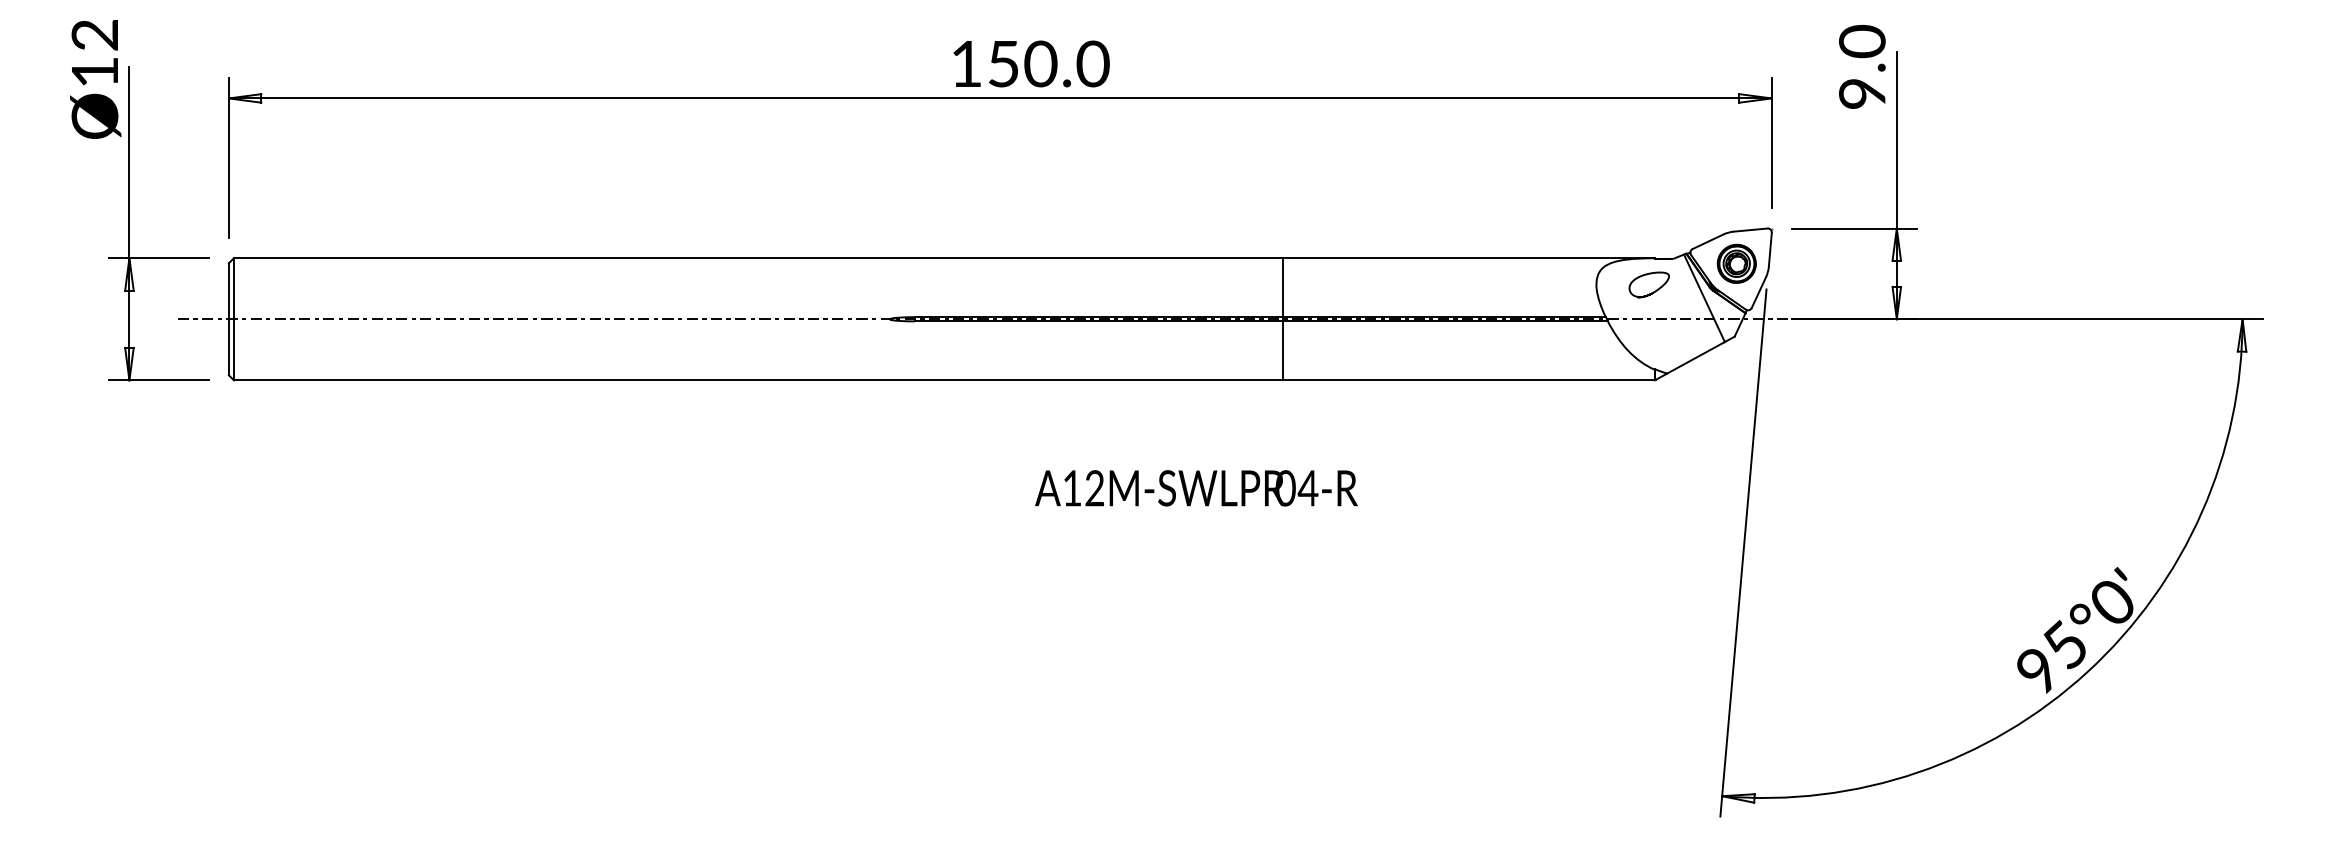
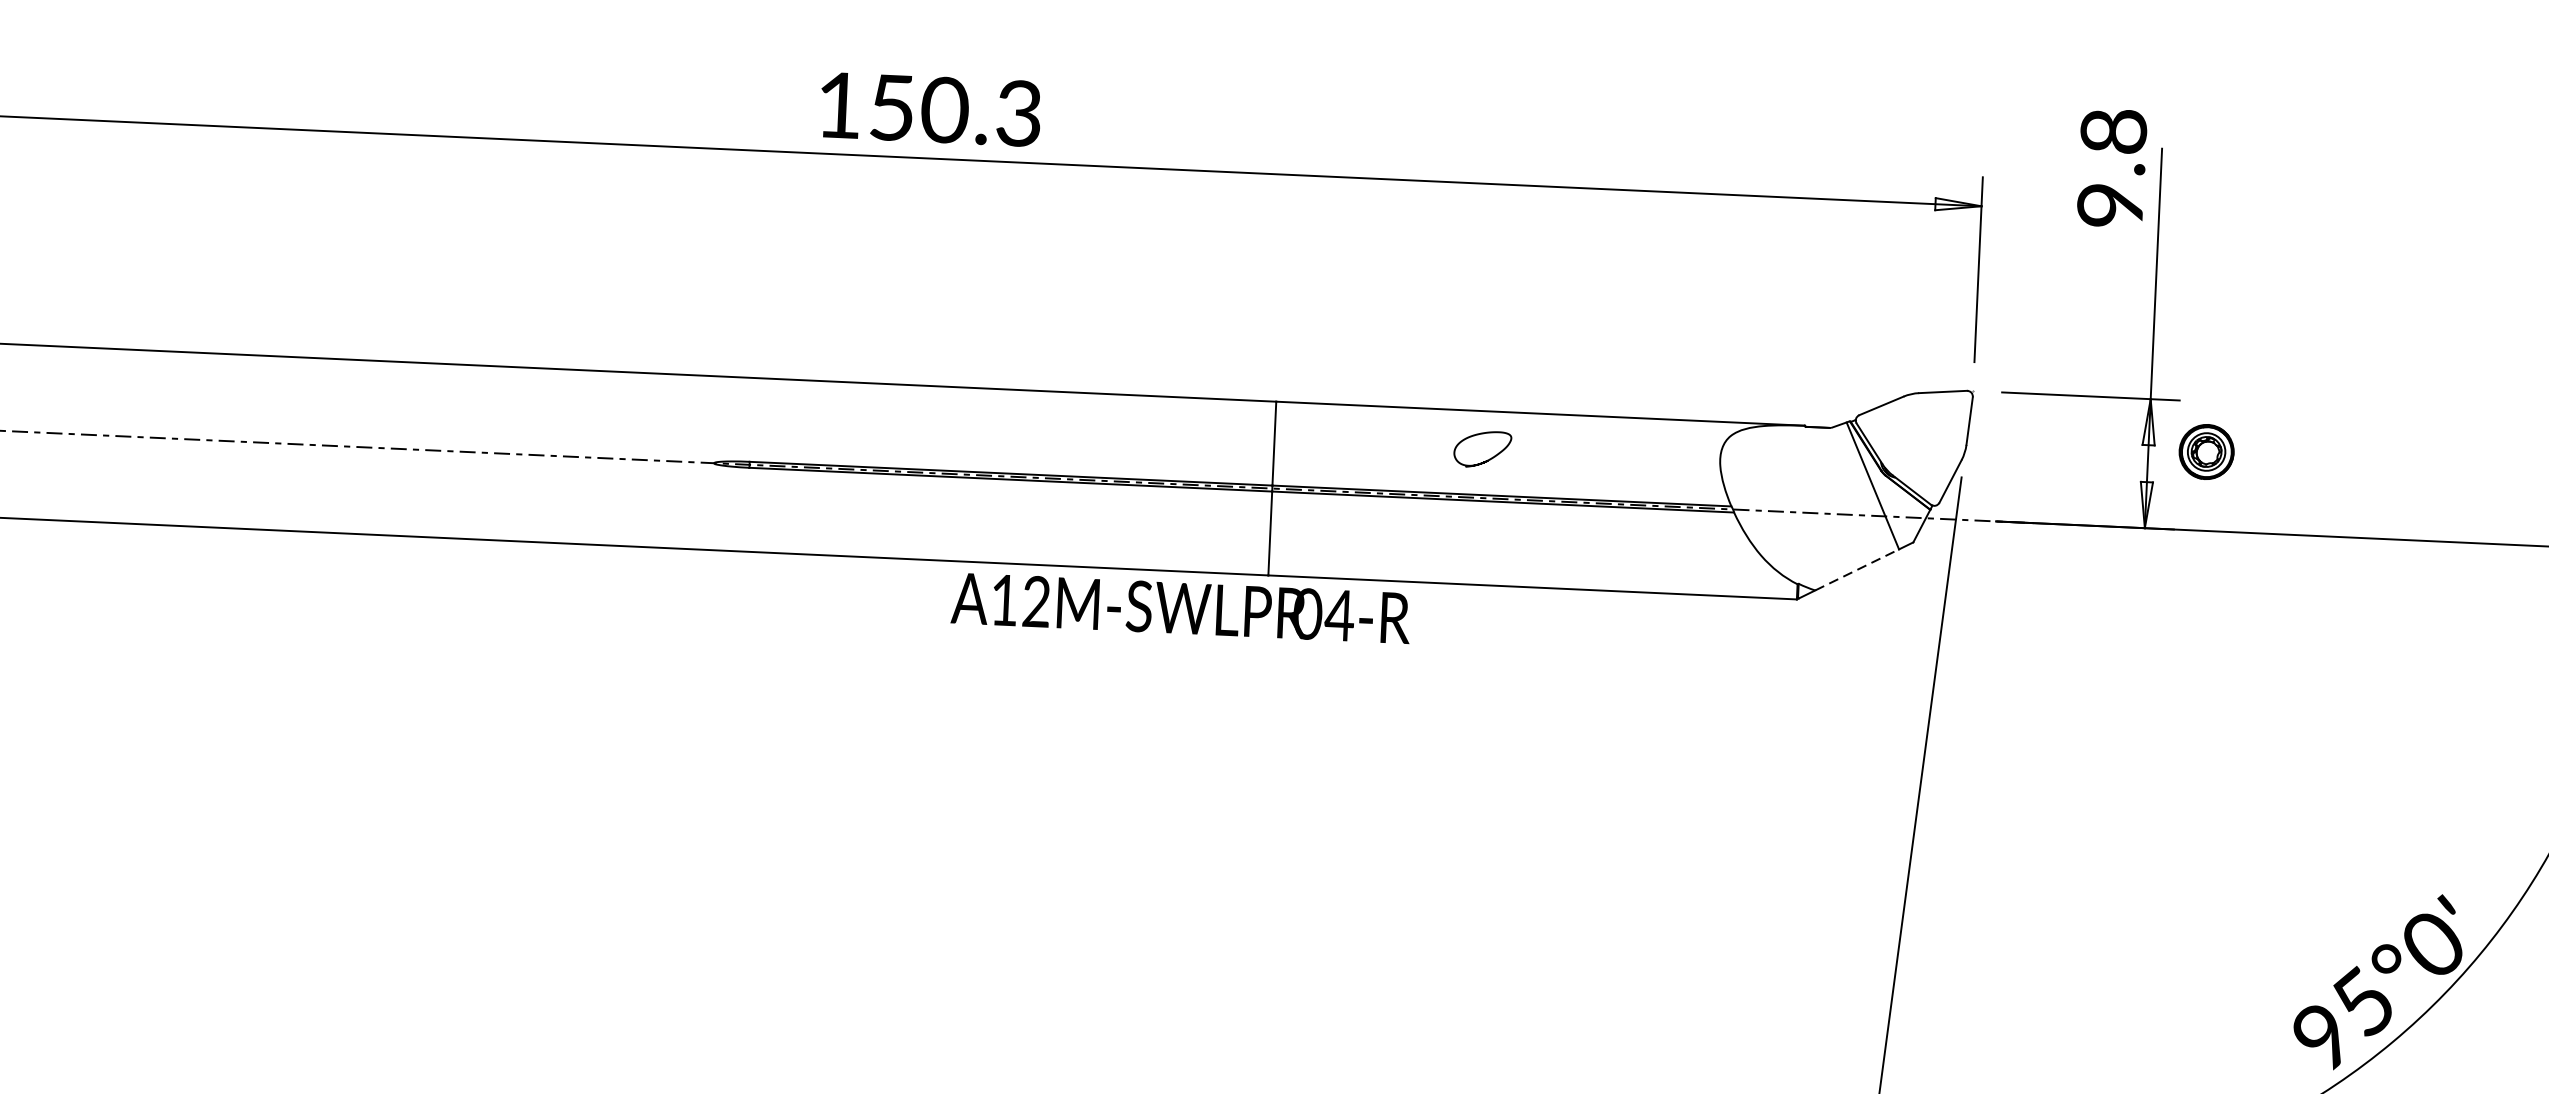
text: (1862, 41) -> (2114, 131), 9.0 -> 9.8
text: (1092, 63) -> (1018, 112), 150.0 -> 150.3
part: (1736, 263) -> (2206, 451), moved
curve: (1651, 292) -> (1485, 460), moved
line: (1696, 357) -> (1857, 569), solid -> dashed
text: (1196, 488) -> (1181, 608), moved

